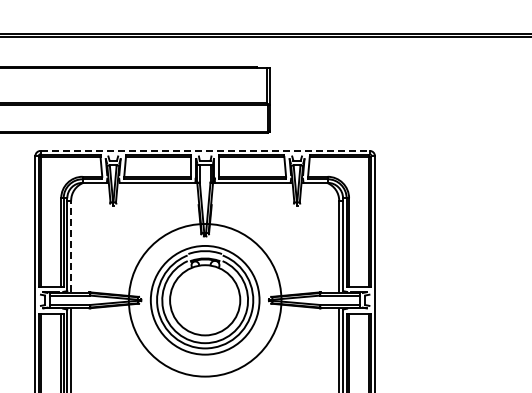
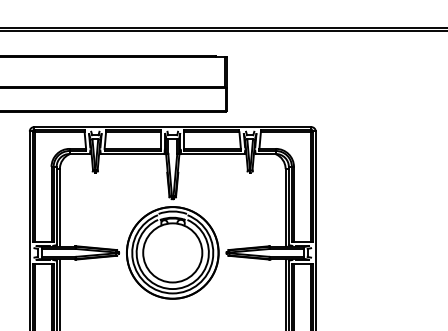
line: (205, 150) -> (173, 126), dashed -> solid
line: (71, 246) -> (60, 207), dashed -> solid
circle: (204, 299) -> (172, 252), size x0.71

